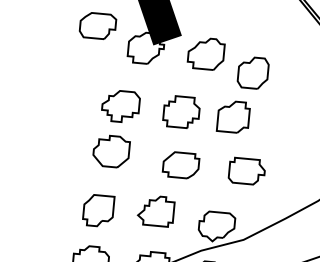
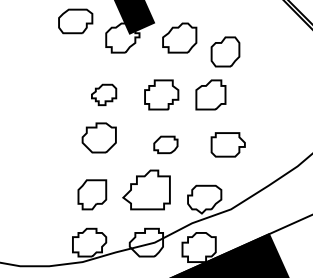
part: (120, 105) -> (103, 94), size x0.7
part: (180, 164) -> (165, 144), size x0.7
part: (155, 210) -> (145, 189), size x1.4

